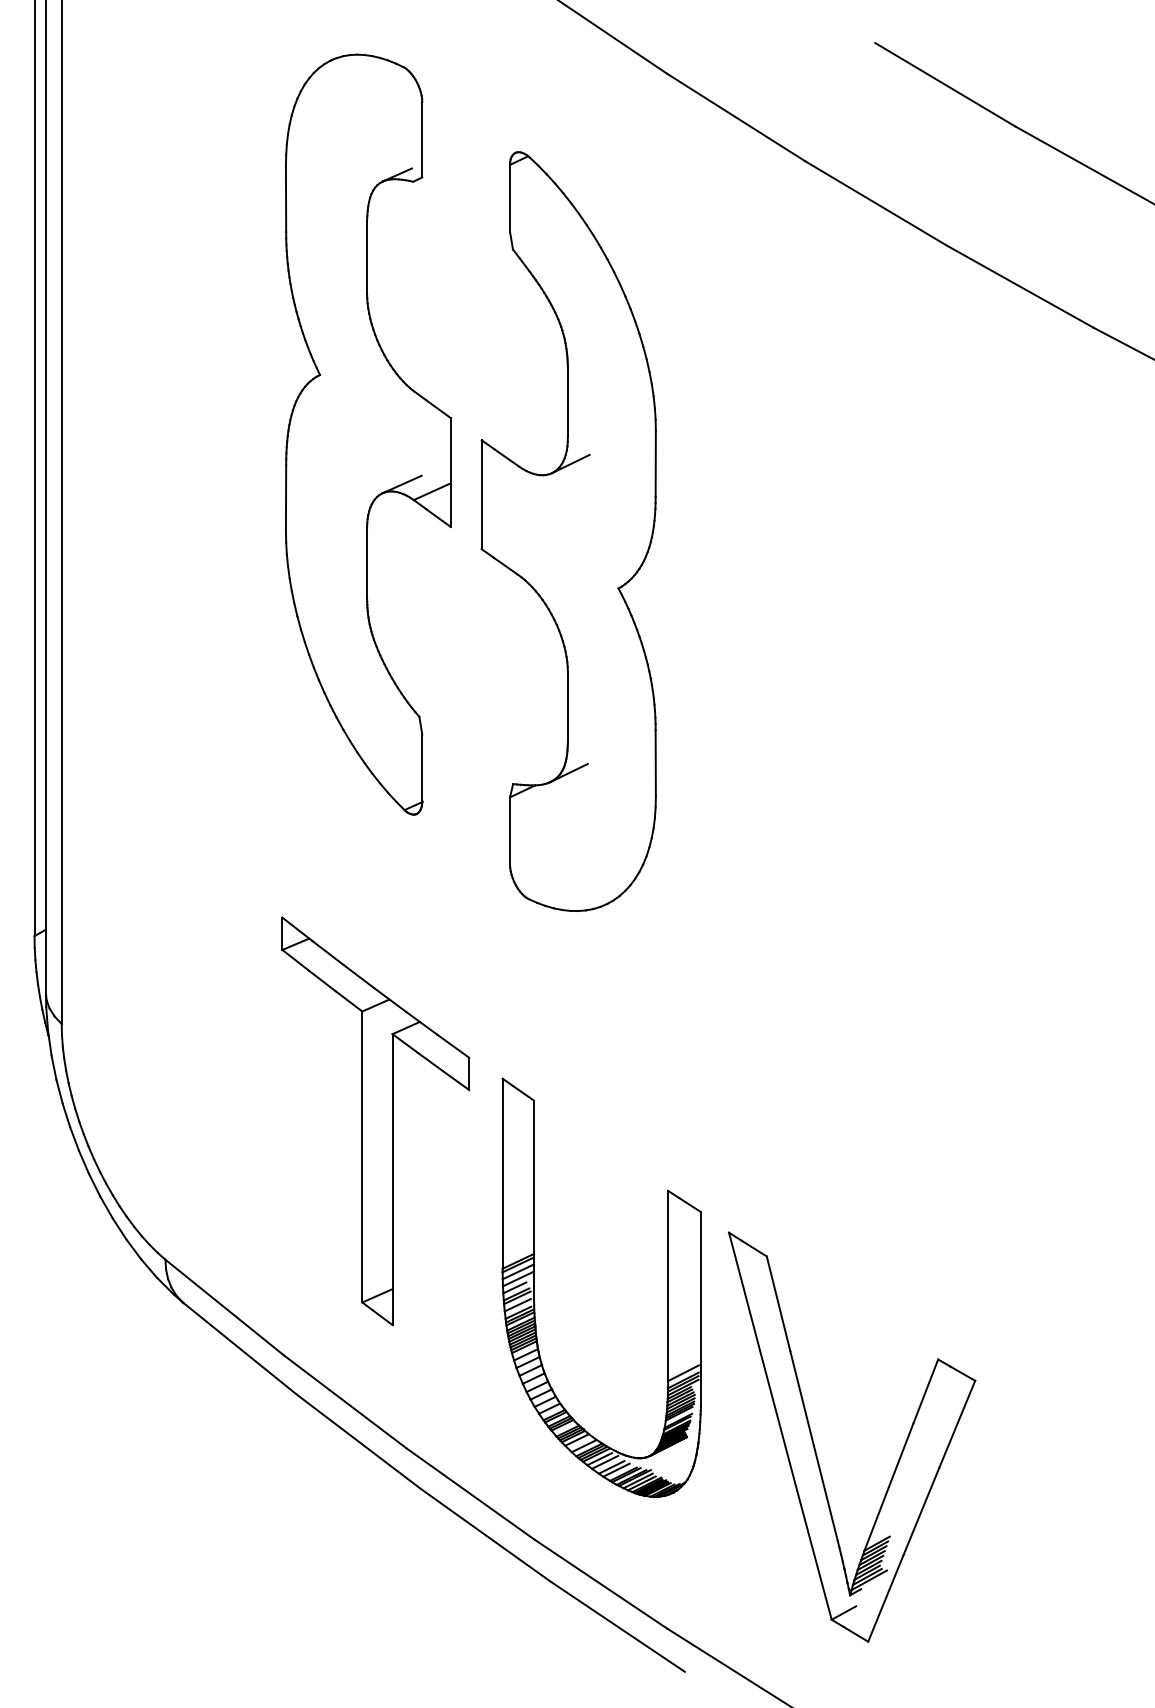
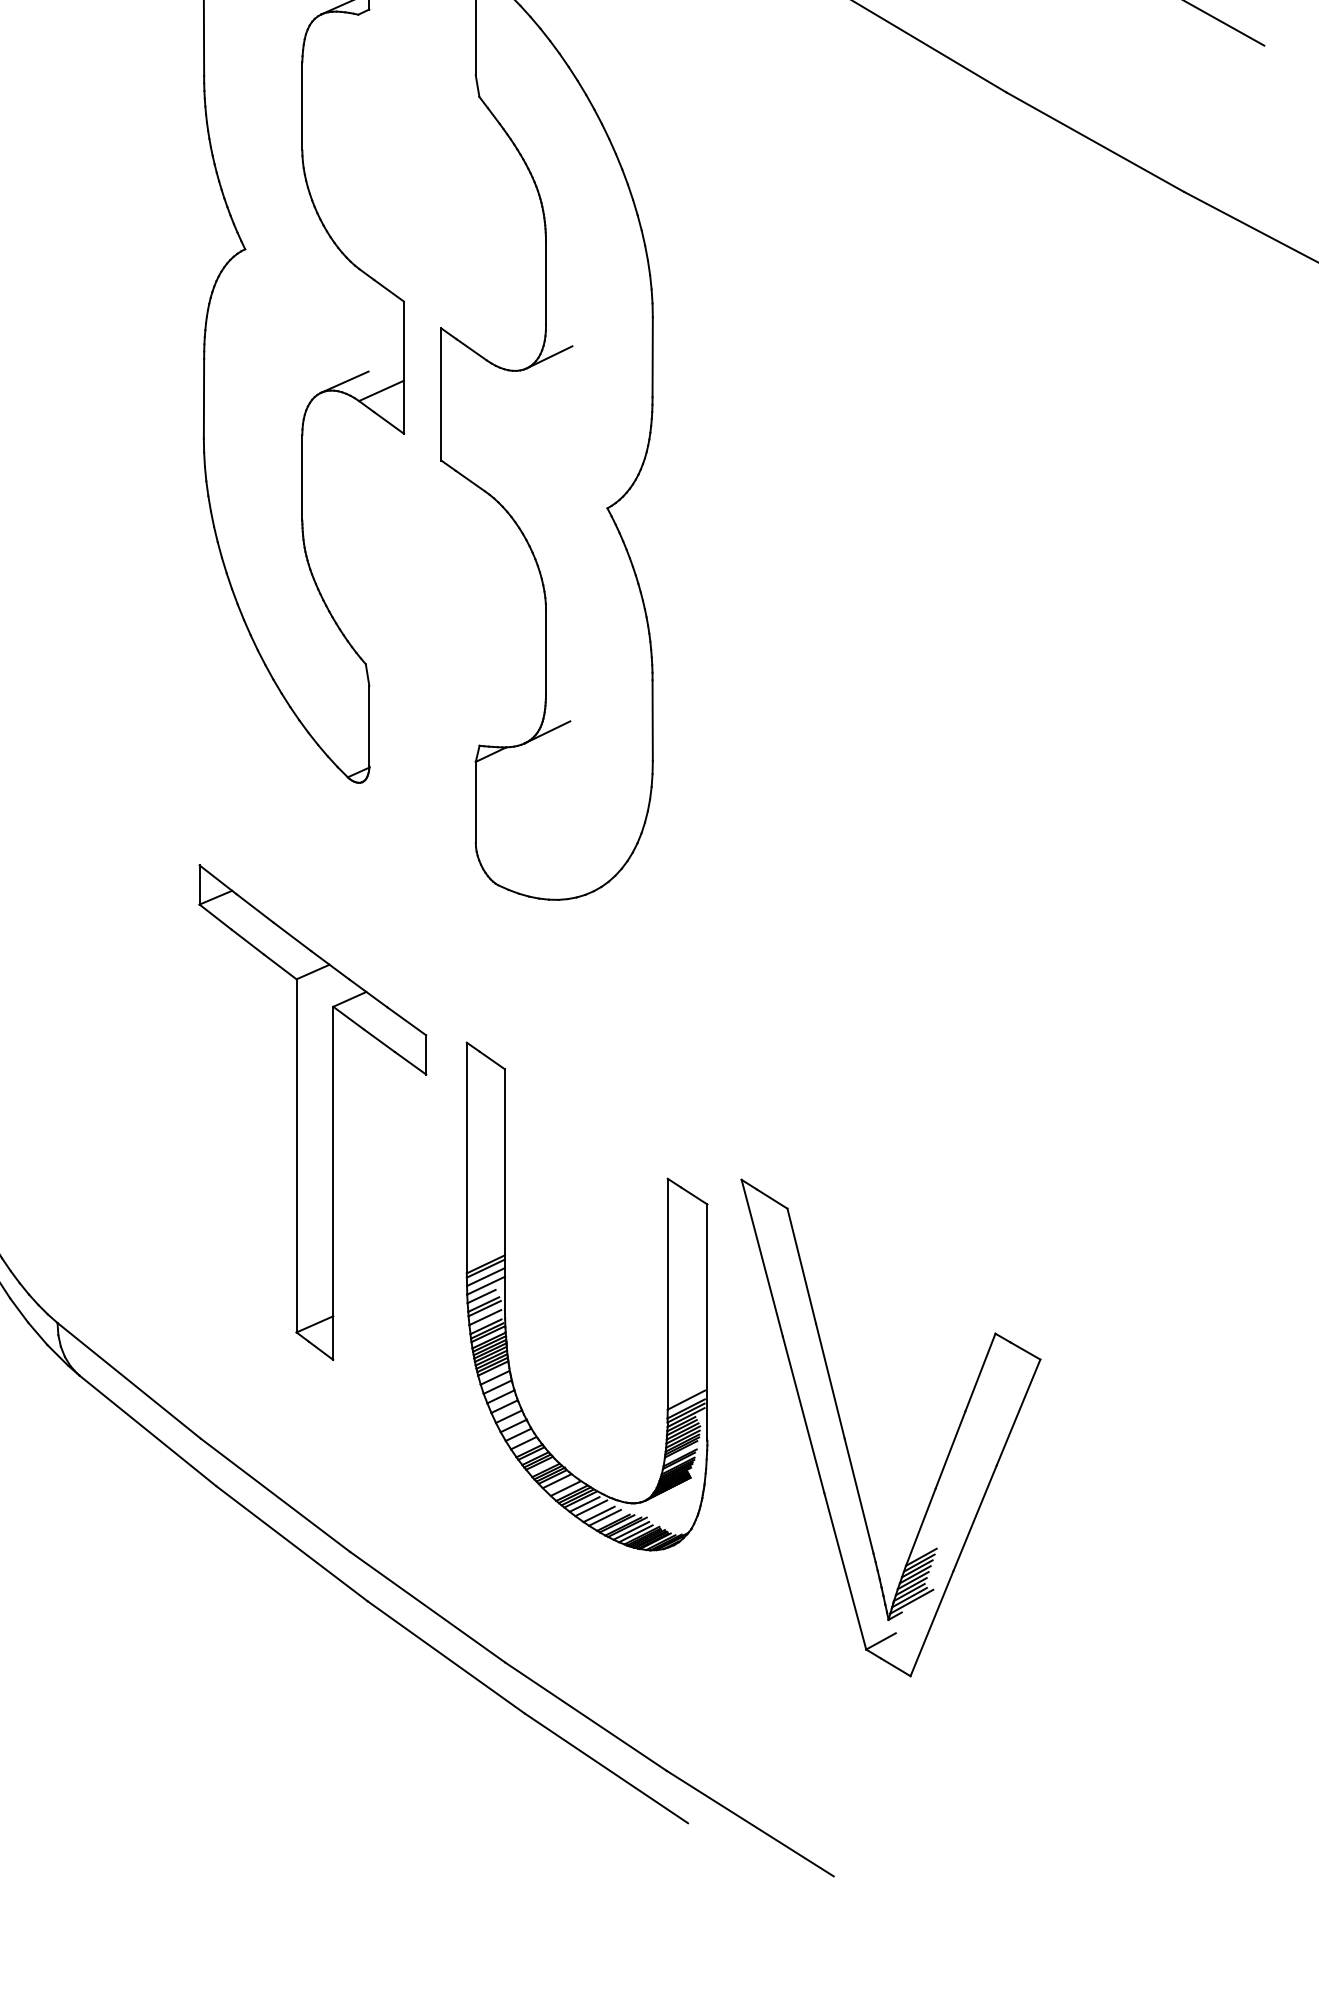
part: (375, 1121) -> (312, 1112), moved
part: (667, 1287) -> (666, 1296), moved
part: (815, 1446) -> (846, 1439), moved

